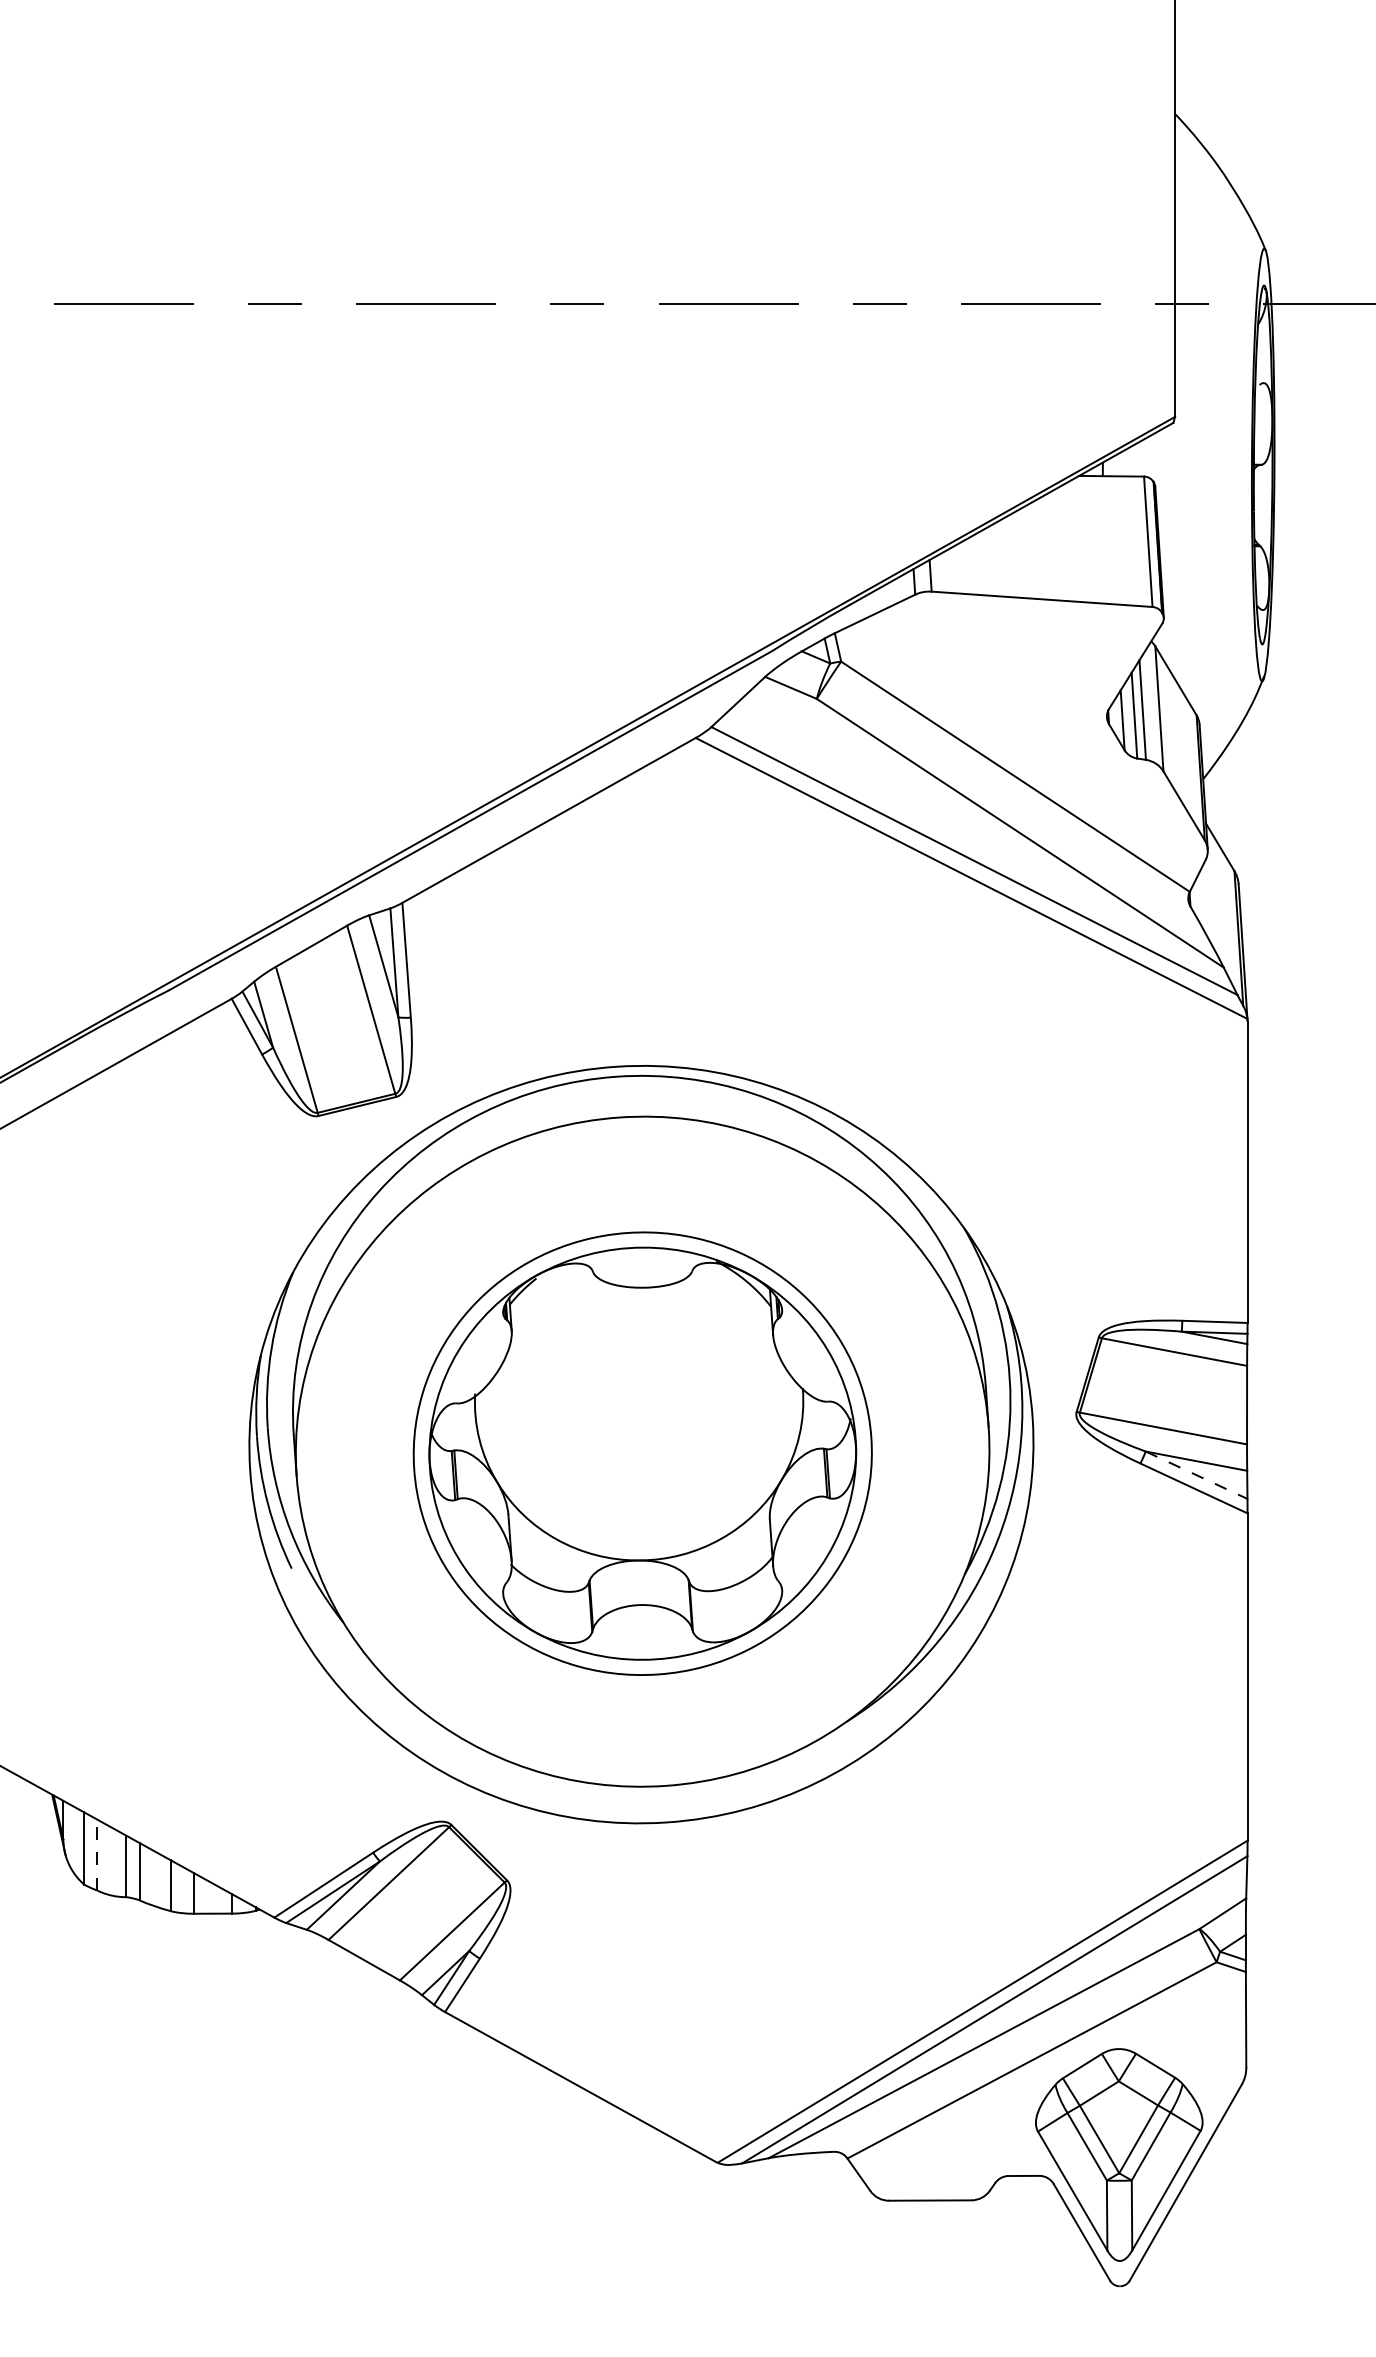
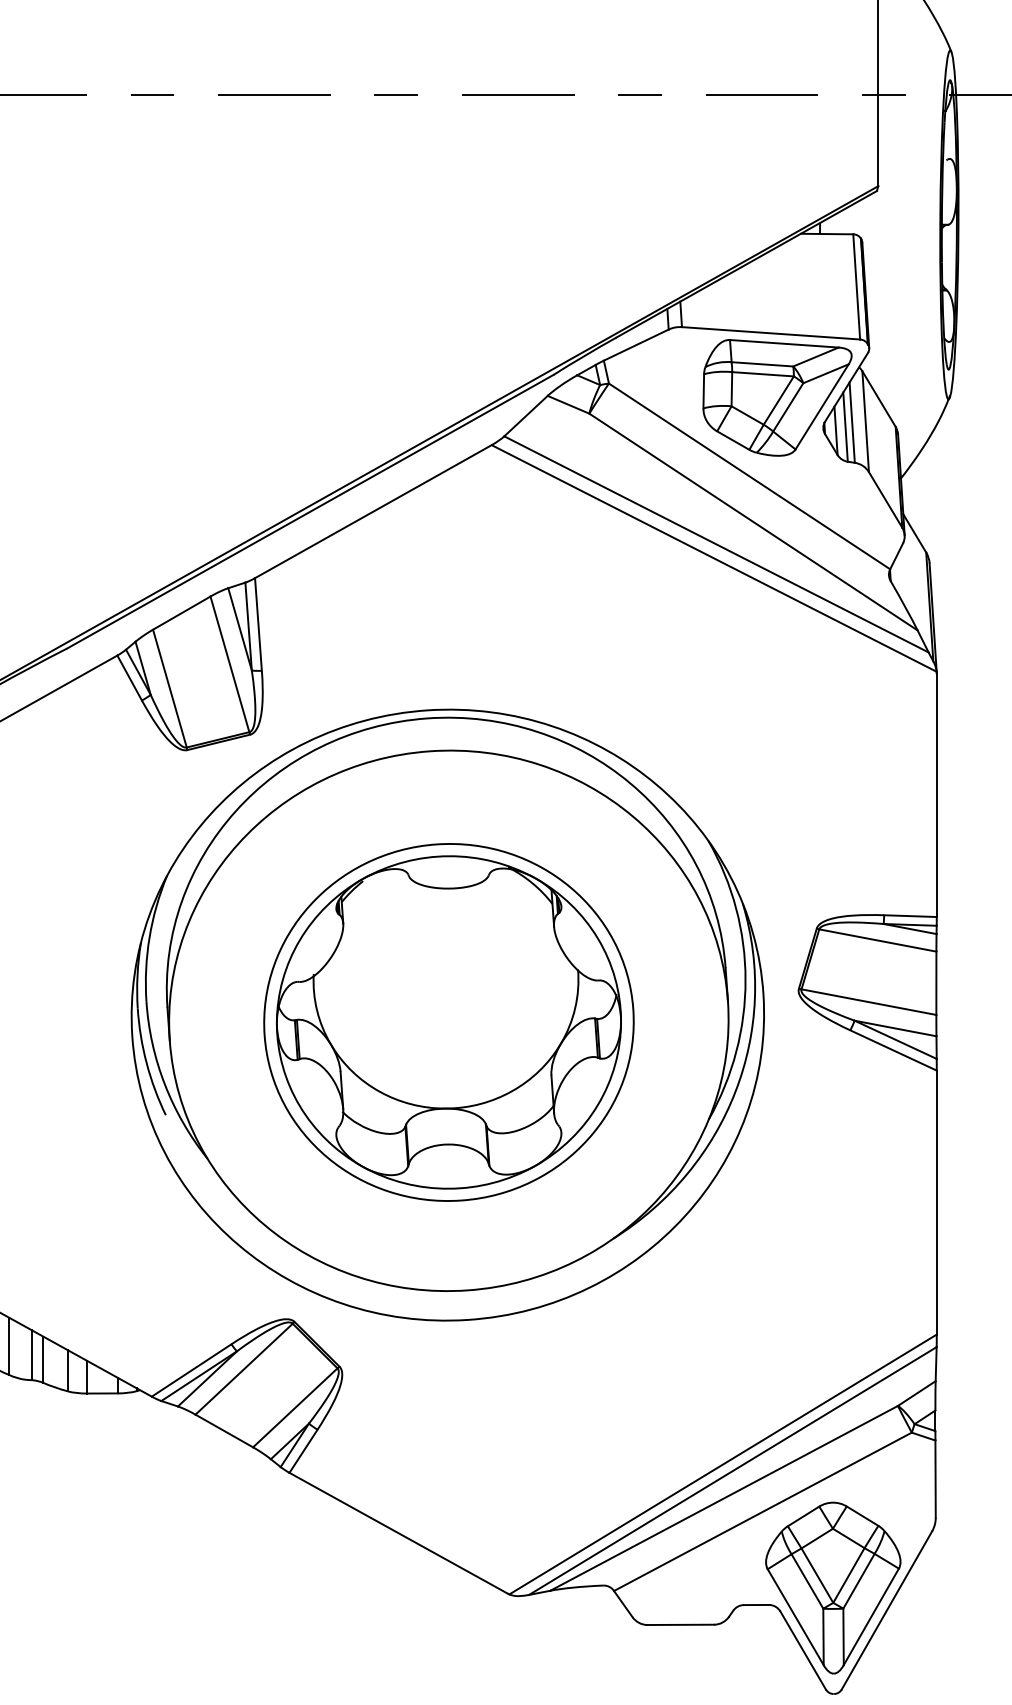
part: (1049, 679) -> (777, 397), added
line: (1197, 1475) -> (896, 1040), dashed -> solid
line: (97, 1854) -> (9, 1345), dashed -> solid

